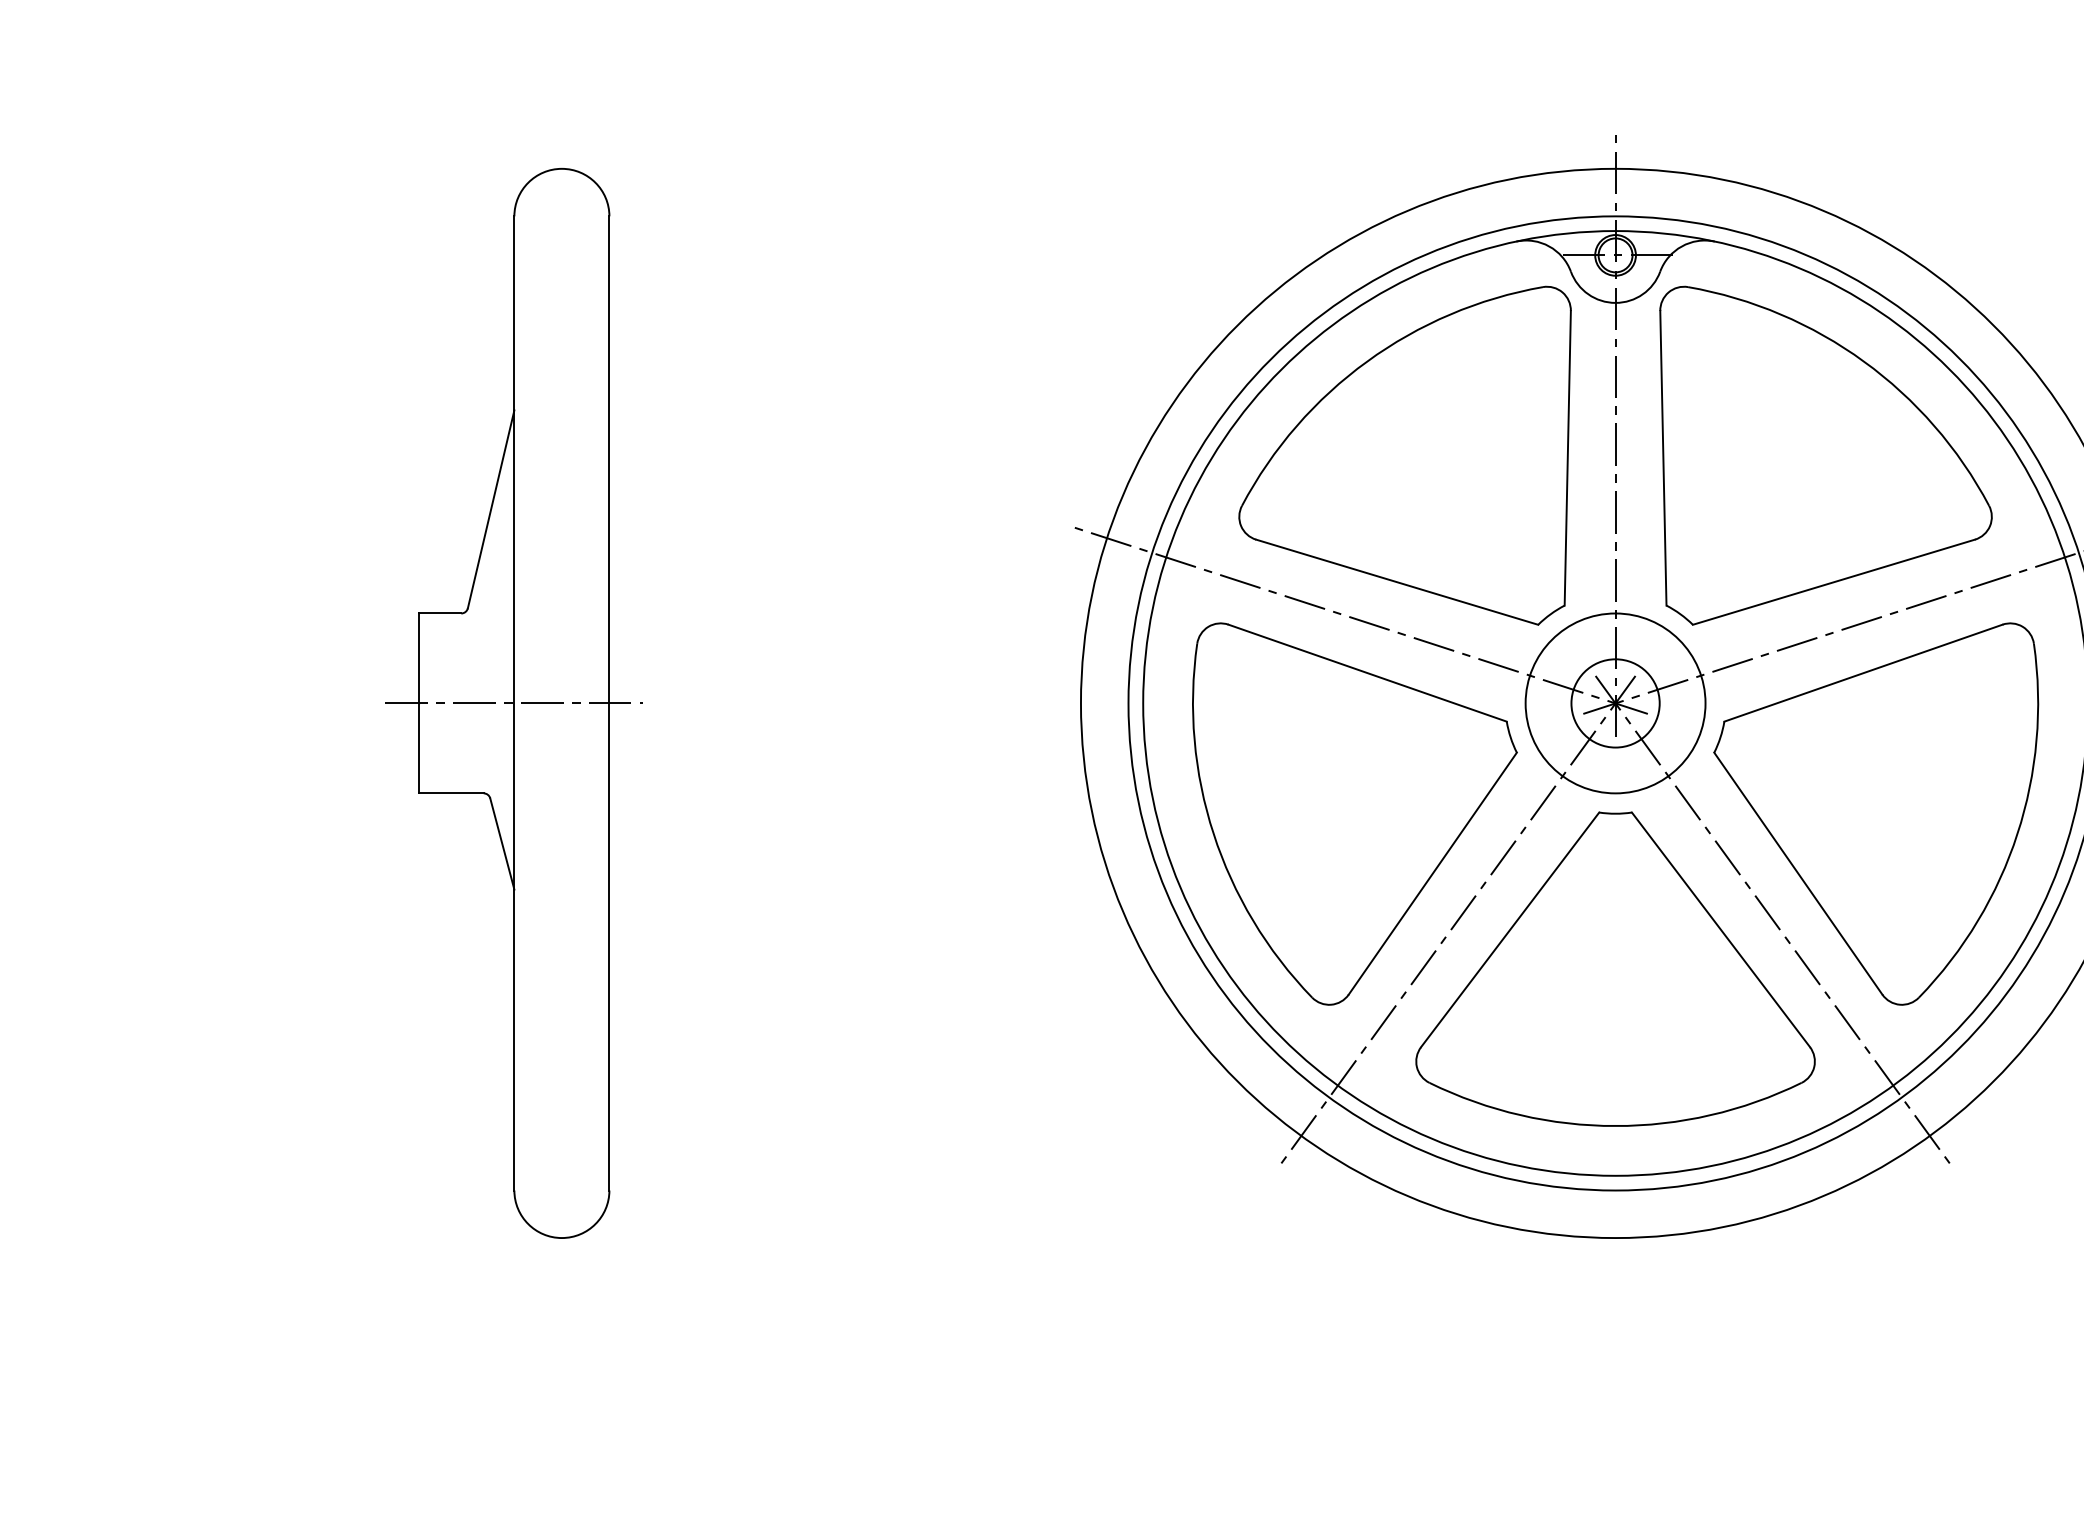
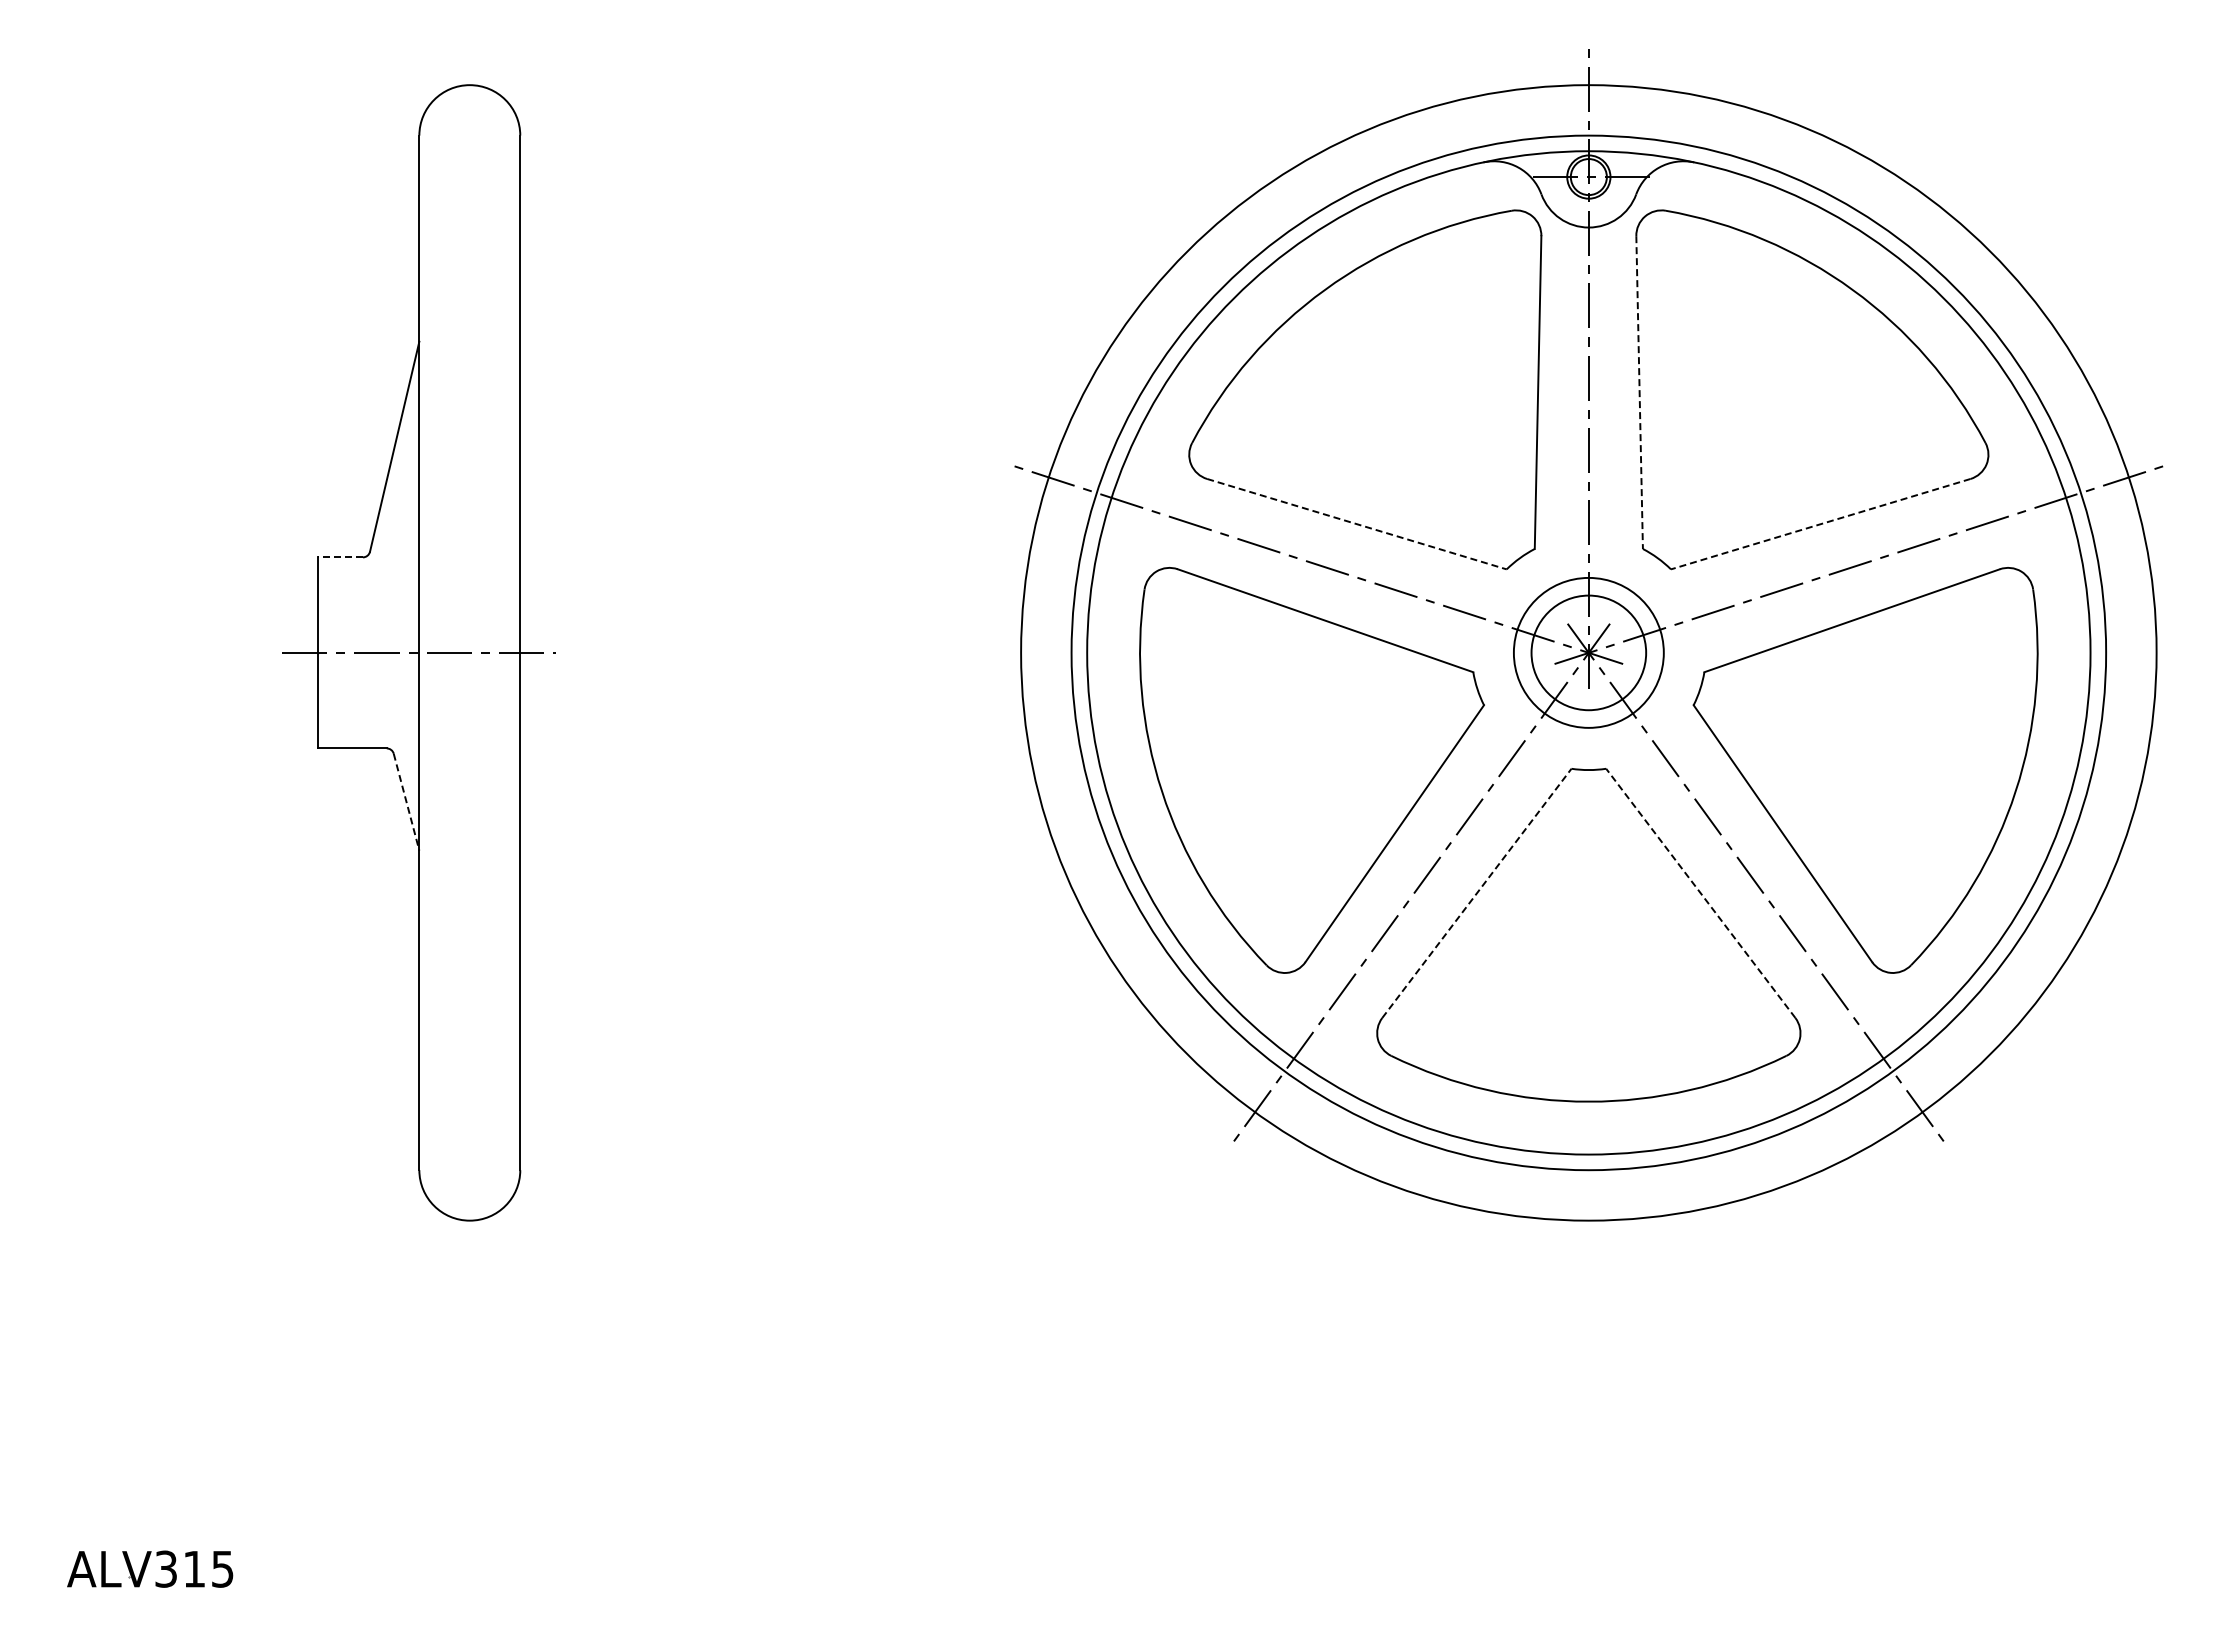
line: (1663, 459) -> (1639, 393), solid -> dashed
line: (1397, 582) -> (1357, 524), solid -> dashed
line: (1833, 582) -> (1820, 524), solid -> dashed
line: (440, 613) -> (340, 557), solid -> dashed
circle: (1615, 703) -> (1588, 652), size x0.6
circle: (1615, 703) -> (1588, 652), size x1.6
line: (502, 844) -> (406, 802), solid -> dashed
line: (1510, 929) -> (1477, 892), solid -> dashed
line: (1720, 929) -> (1700, 892), solid -> dashed

